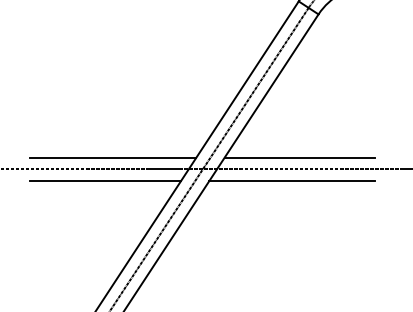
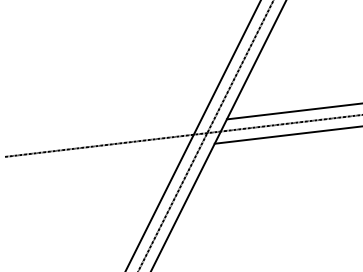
line: (113, 157) -> (120, 131), removed
line: (105, 181) -> (115, 155), removed

